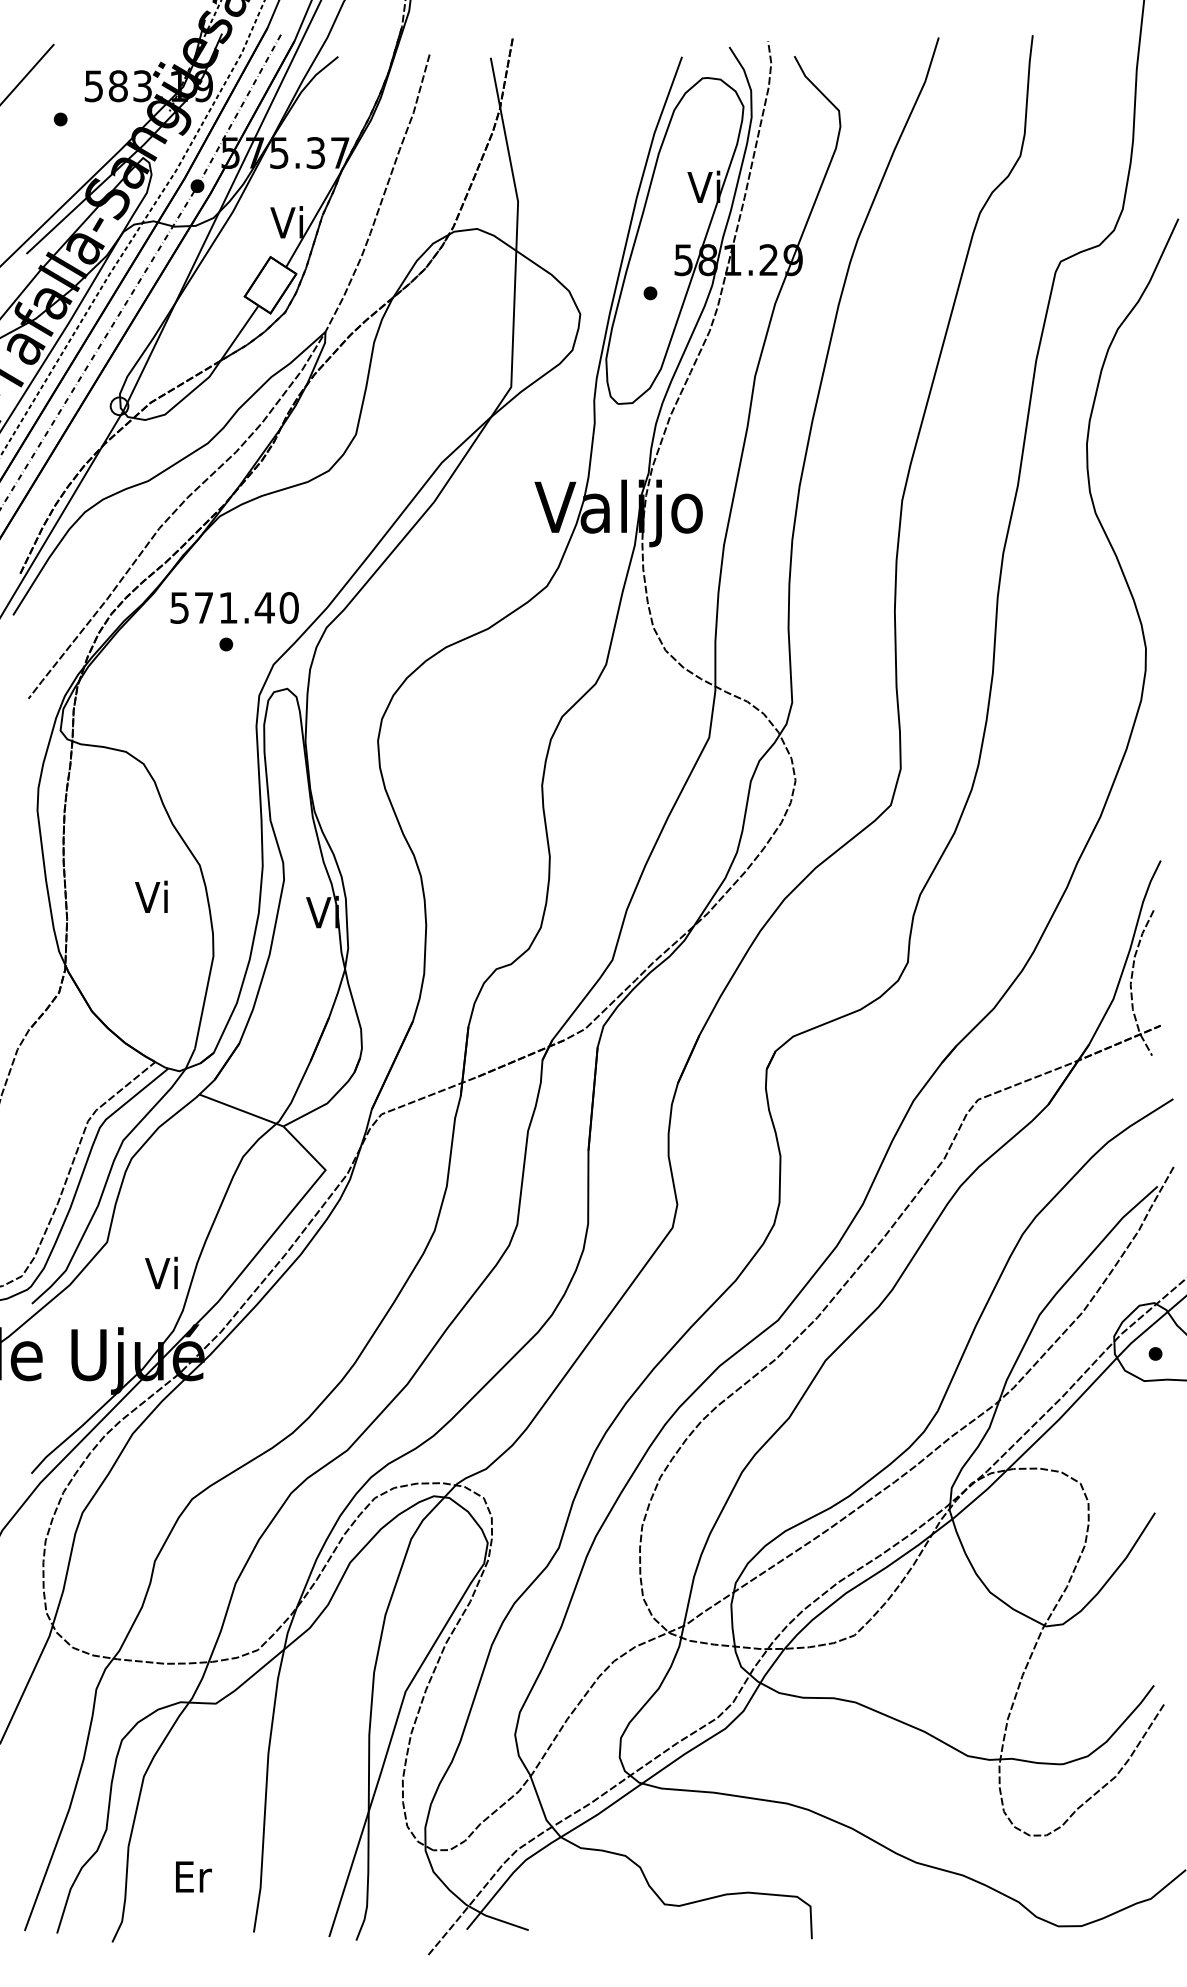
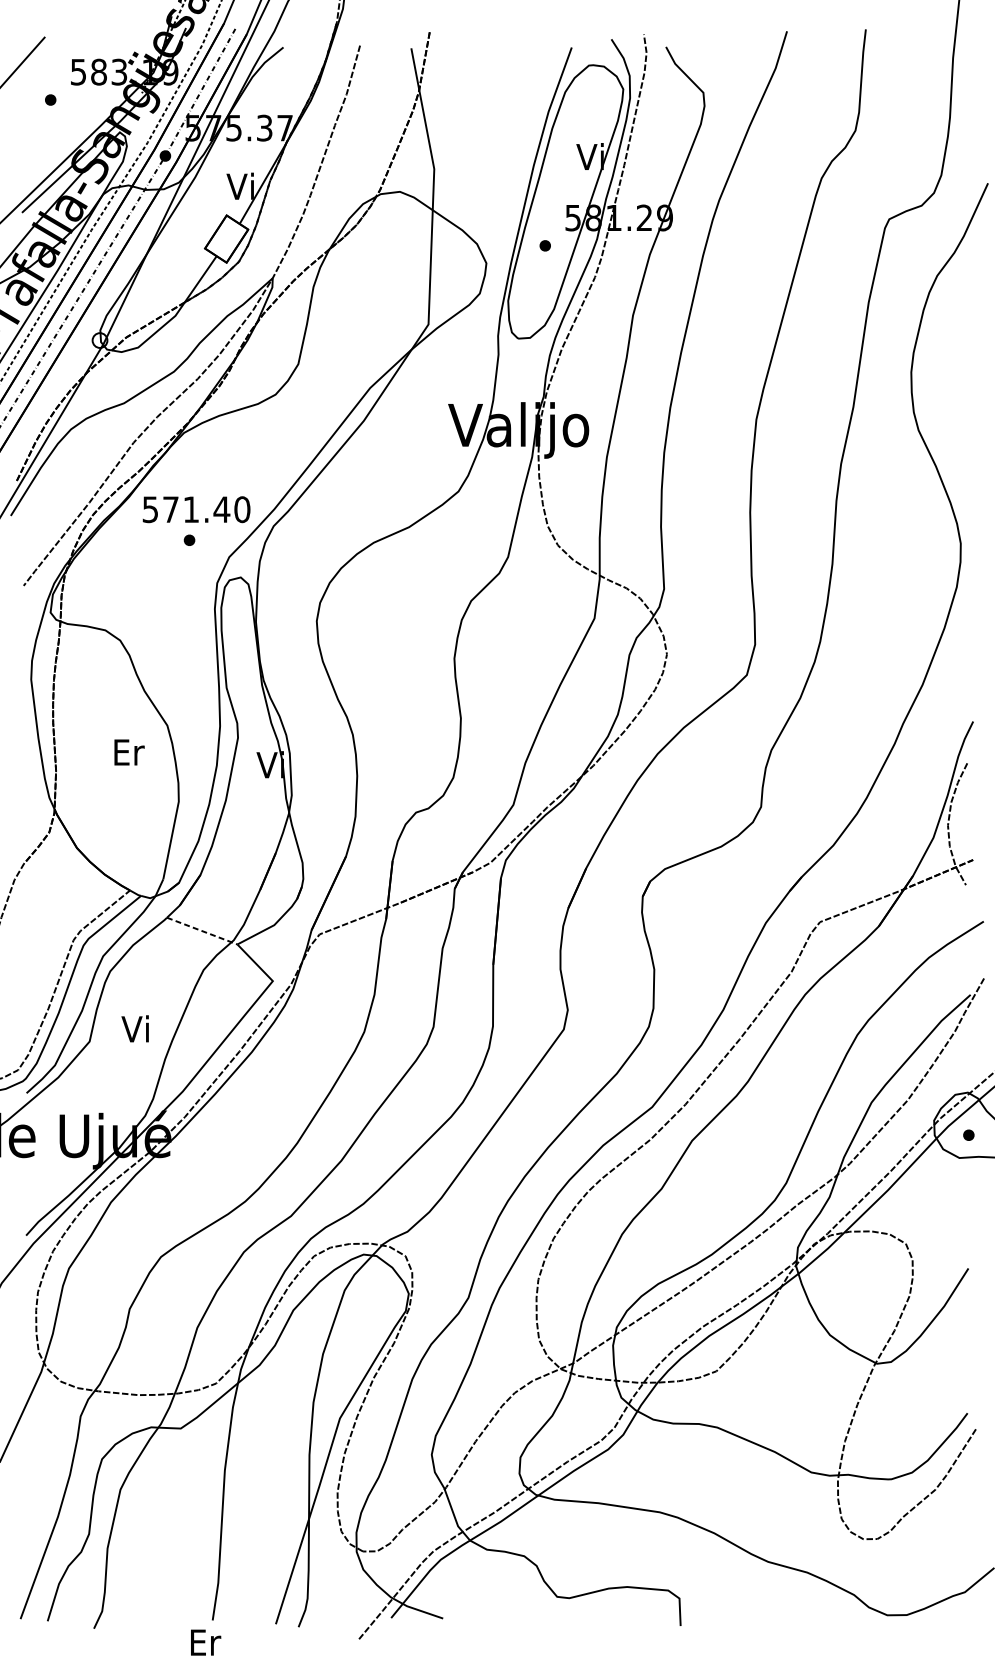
text: (153, 896) -> (128, 751), Vi -> Er
line: (241, 1110) -> (202, 931), solid -> dashed
text: (161, 1272) -> (135, 1028), moved
text: (193, 1876) -> (205, 1642), moved

